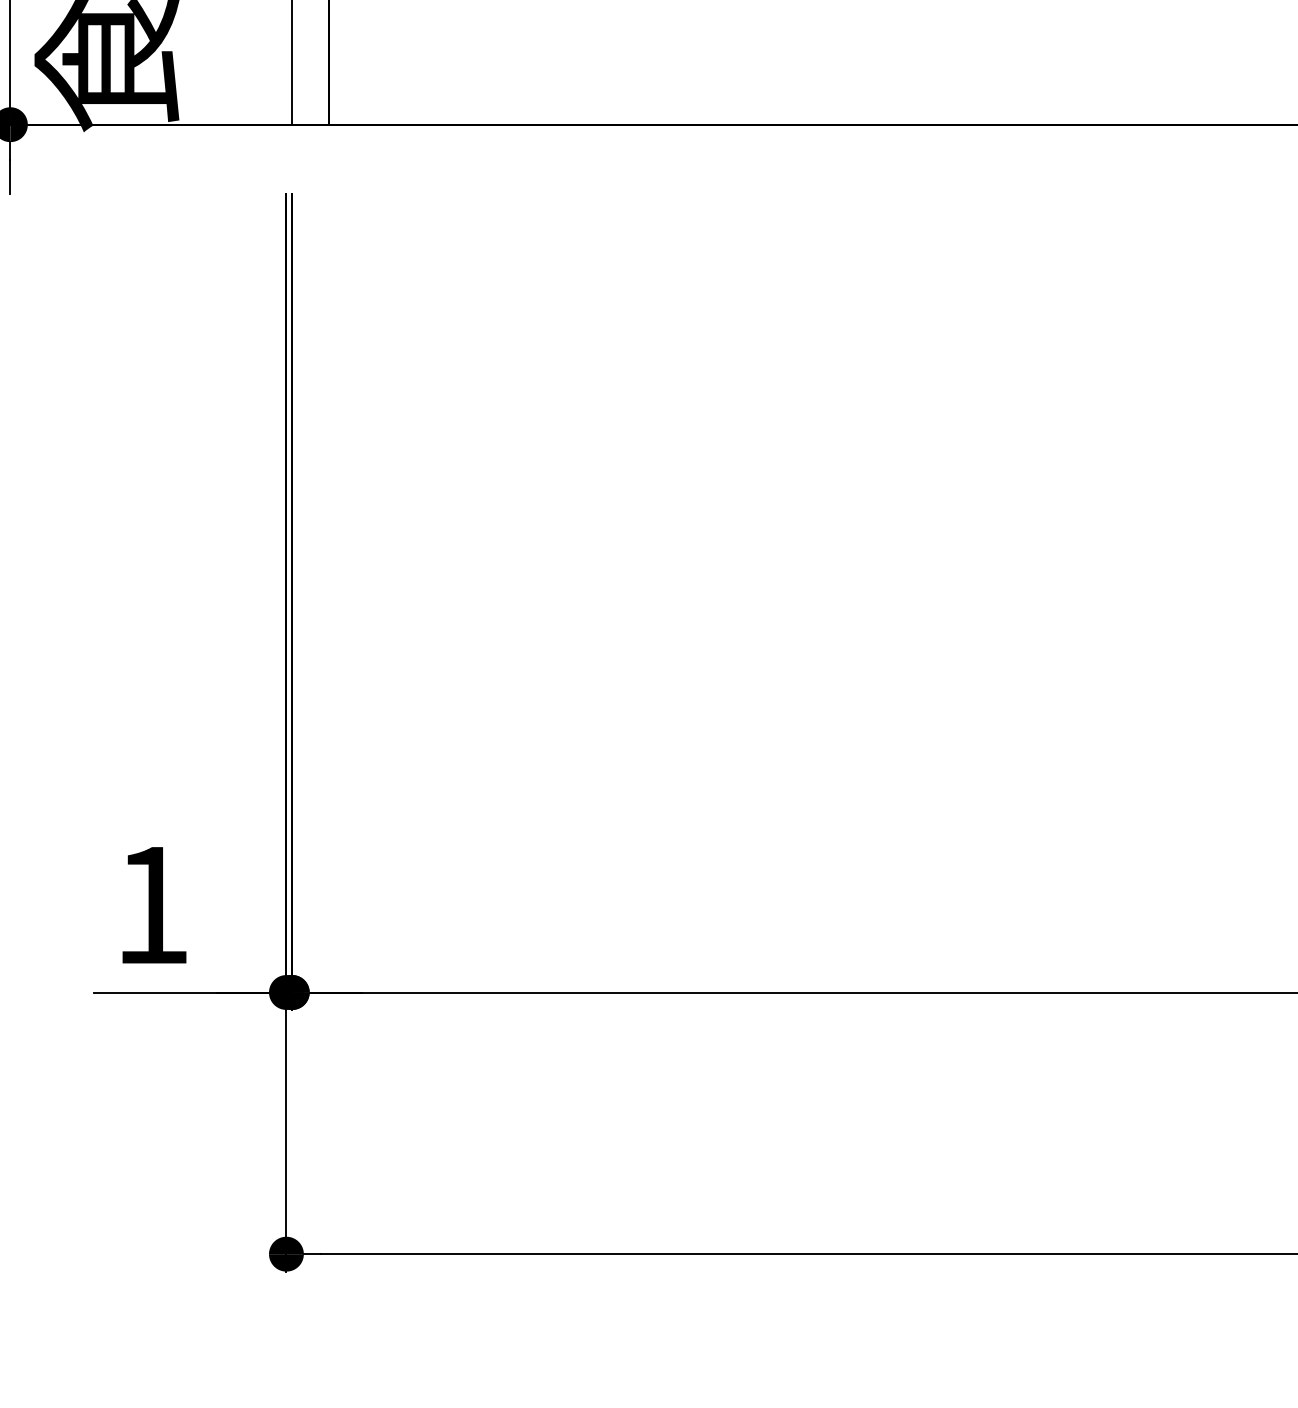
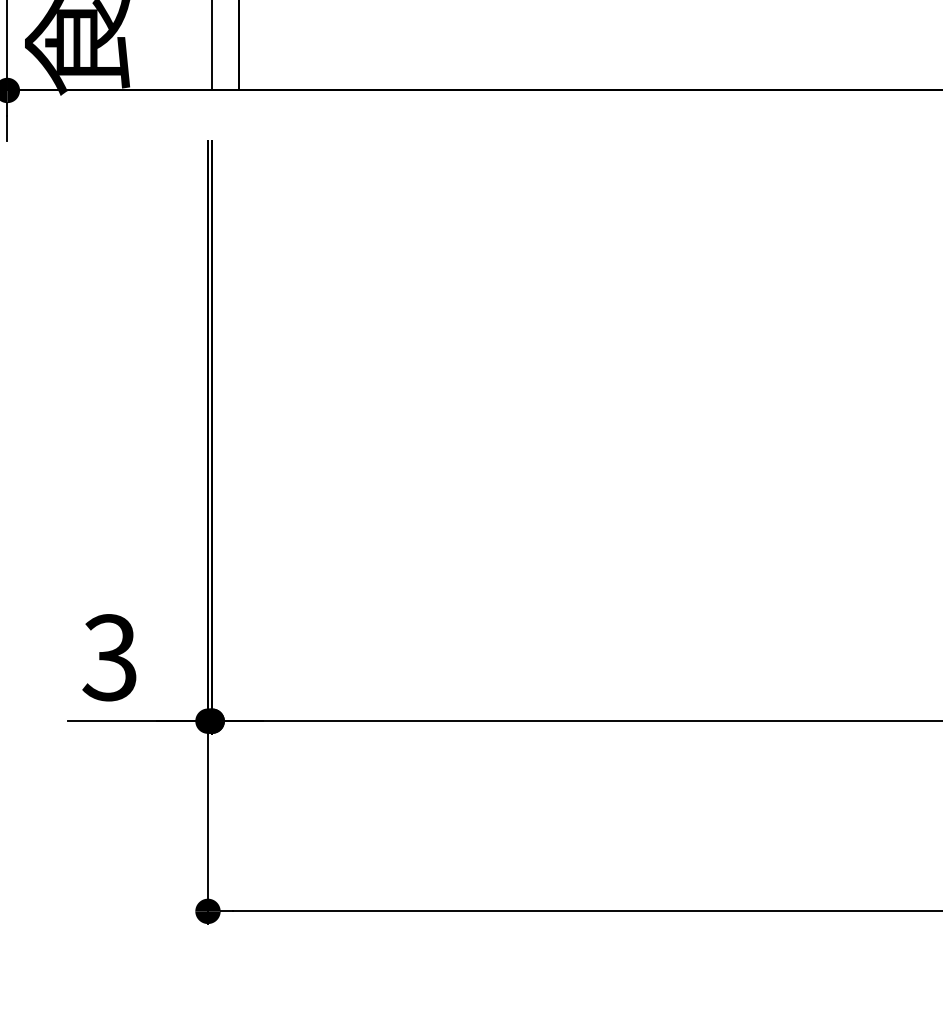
text: (150, 905) -> (109, 657), 1 -> 3

